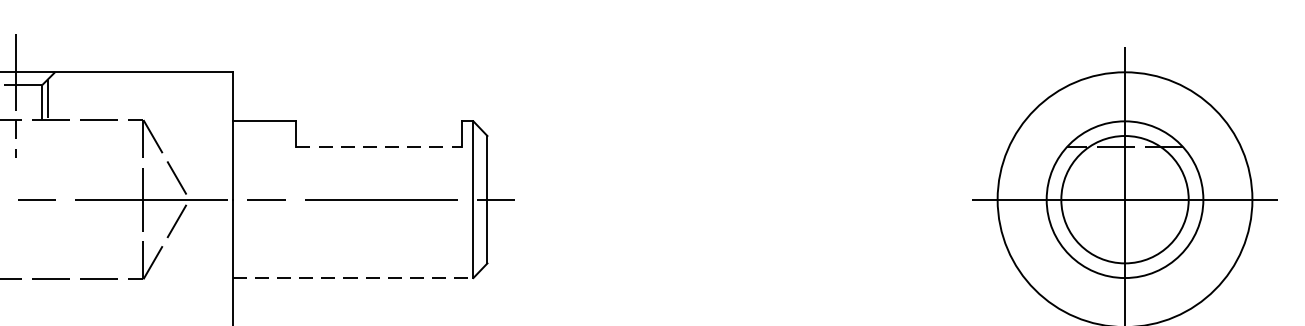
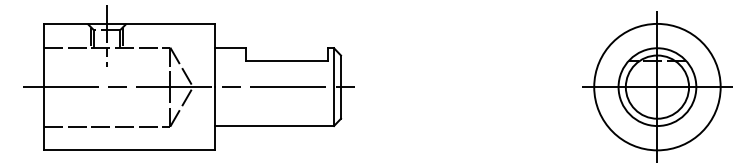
line: (379, 146) -> (287, 60), dashed -> solid
line: (353, 278) -> (274, 126), dashed -> solid

